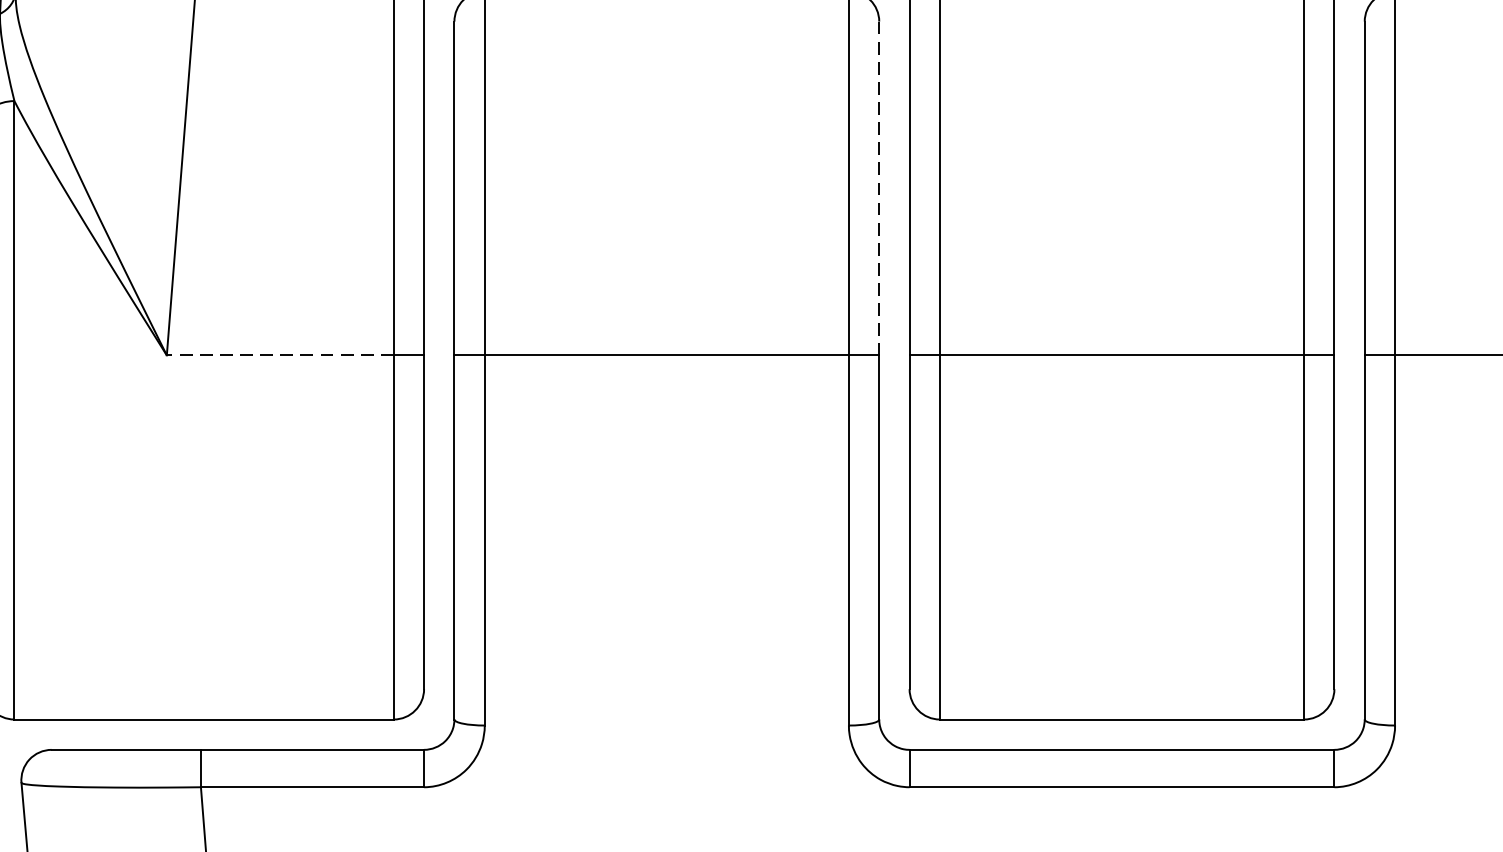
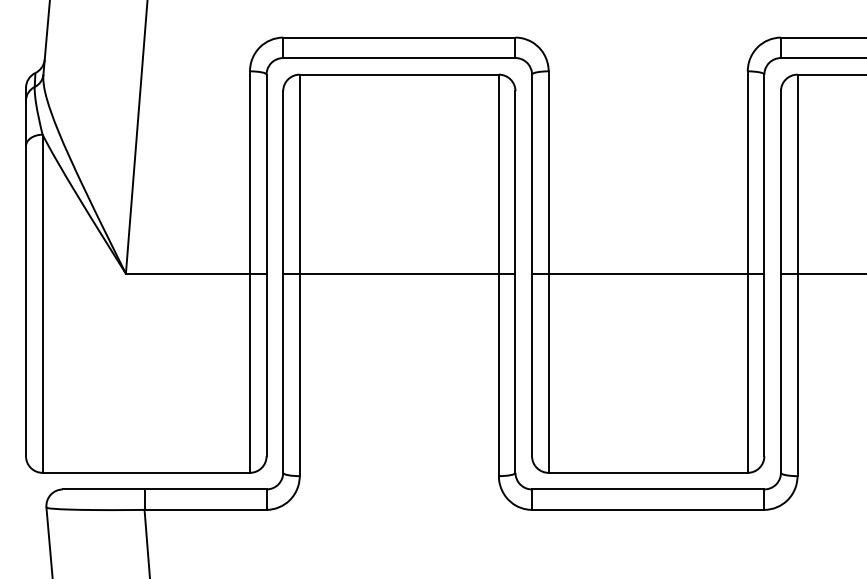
line: (879, 188) -> (515, 182), dashed -> solid
line: (279, 354) -> (187, 273), dashed -> solid

